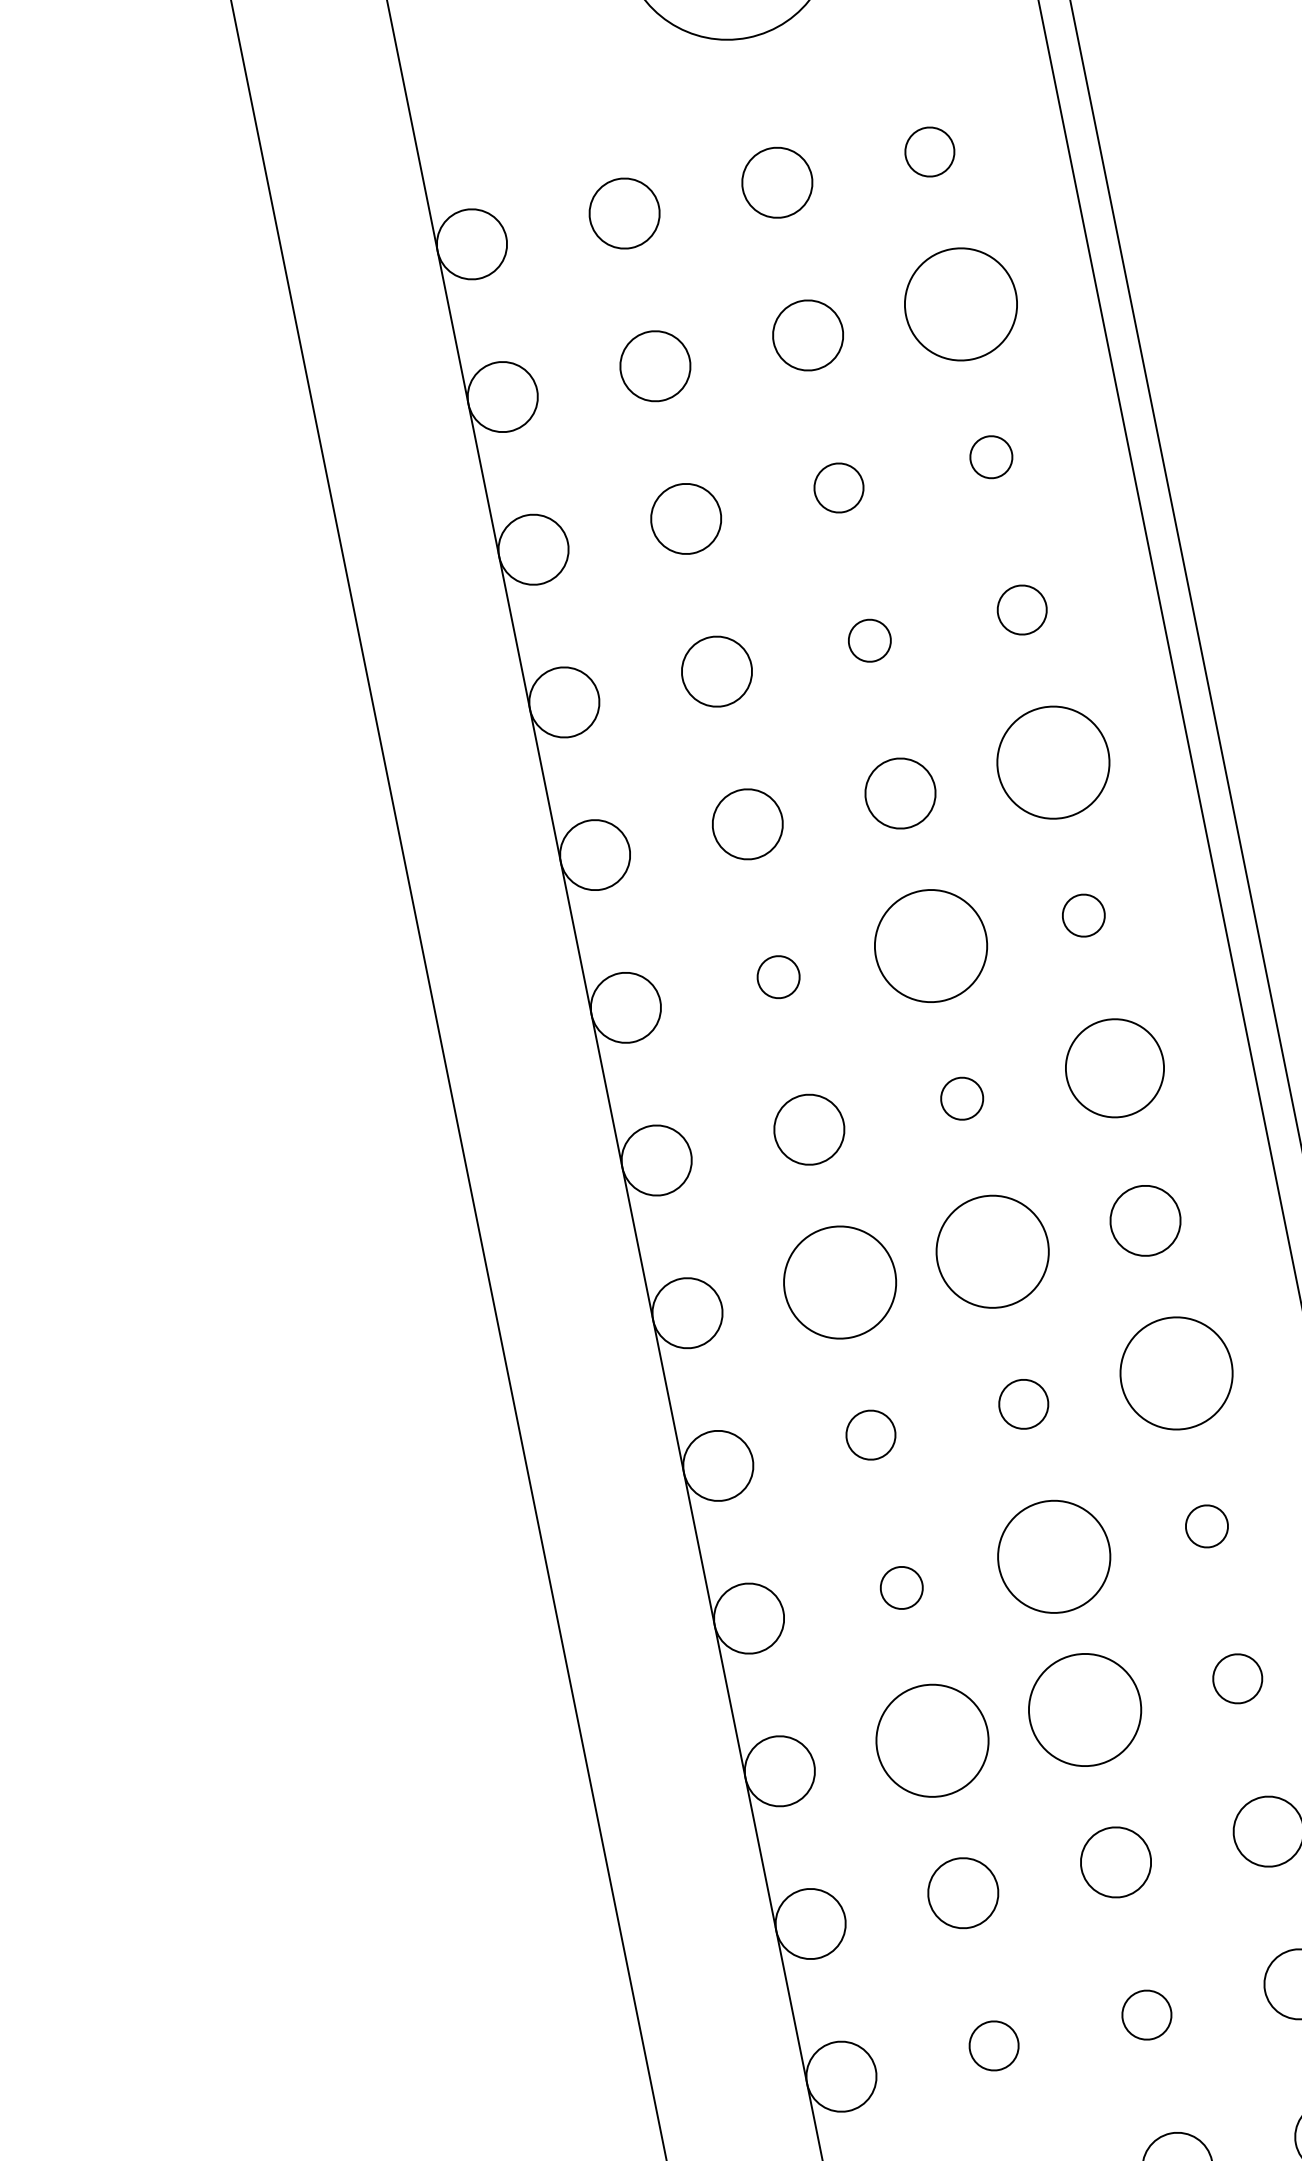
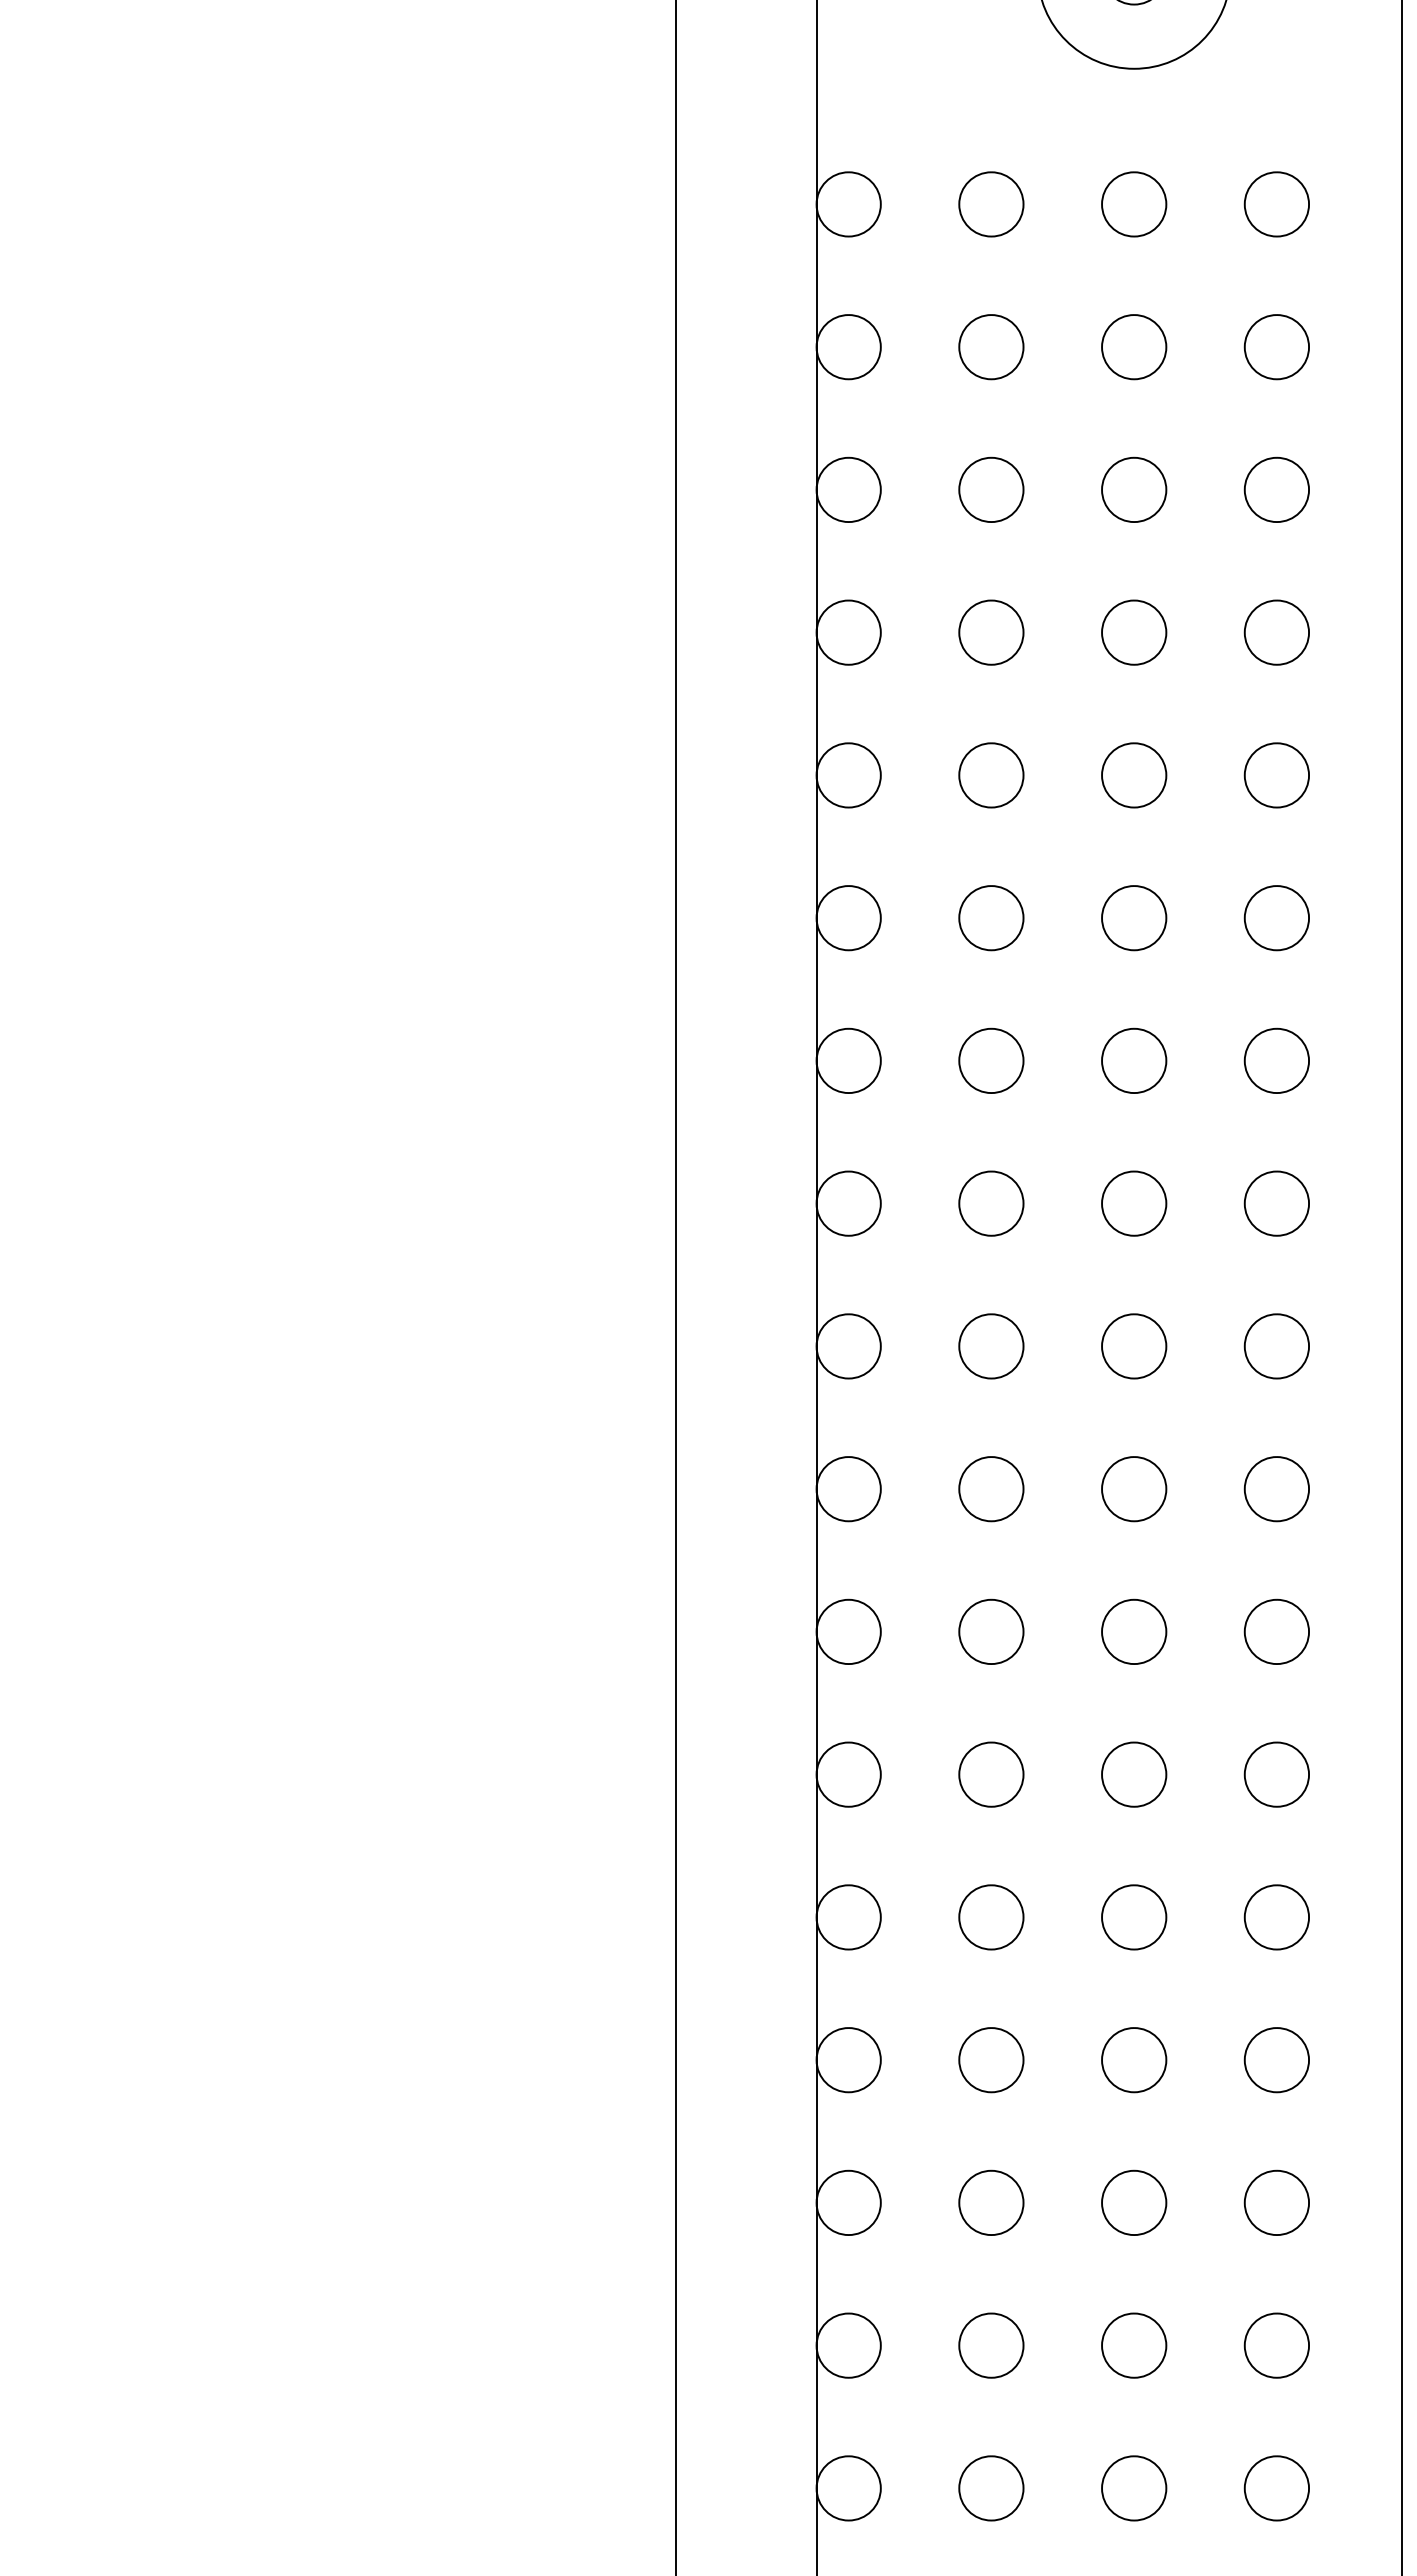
part: (929, 152) -> (1276, 204), size x1.43
part: (960, 305) -> (1276, 347), size x0.62
part: (991, 457) -> (1276, 489), size x1.67
part: (839, 487) -> (1134, 489), size x1.43
part: (1021, 609) -> (1276, 632), size x1.43
part: (870, 640) -> (1134, 632), size x1.67
part: (1052, 762) -> (1276, 775), size x0.62
part: (1083, 915) -> (1276, 918), size x1.67
part: (931, 946) -> (1134, 918), size x0.62
part: (778, 977) -> (991, 918), size x1.67
part: (1114, 1067) -> (1276, 1060), size x0.71
part: (962, 1098) -> (1134, 1060), size x1.67
part: (993, 1251) -> (1134, 1203), size x0.62
part: (840, 1282) -> (991, 1203), size x0.62
part: (1175, 1373) -> (1276, 1346), size x0.62
part: (1024, 1404) -> (1134, 1346), size x1.43
part: (871, 1435) -> (991, 1346), size x1.43
part: (1206, 1526) -> (1276, 1489), size x1.67
part: (1054, 1557) -> (1134, 1489), size x0.62
part: (901, 1588) -> (991, 1489), size x1.67
part: (1237, 1678) -> (1276, 1631), size x1.43
part: (1085, 1709) -> (1134, 1631), size x0.62
part: (932, 1740) -> (991, 1631), size x0.62
part: (1147, 2015) -> (1134, 1917), size x1.43
part: (994, 2045) -> (991, 1917), size x1.43

